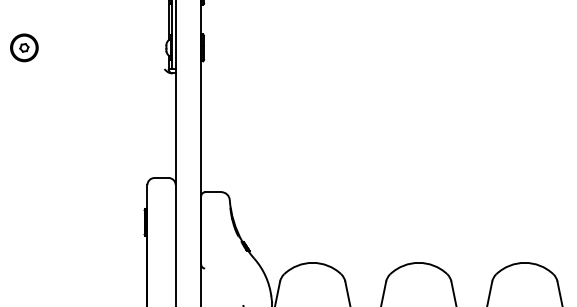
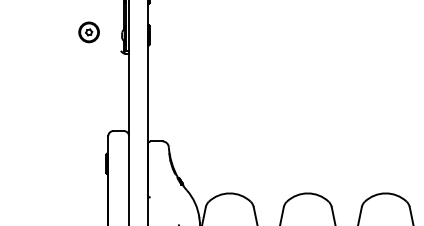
part: (24, 47) -> (89, 32), moved

